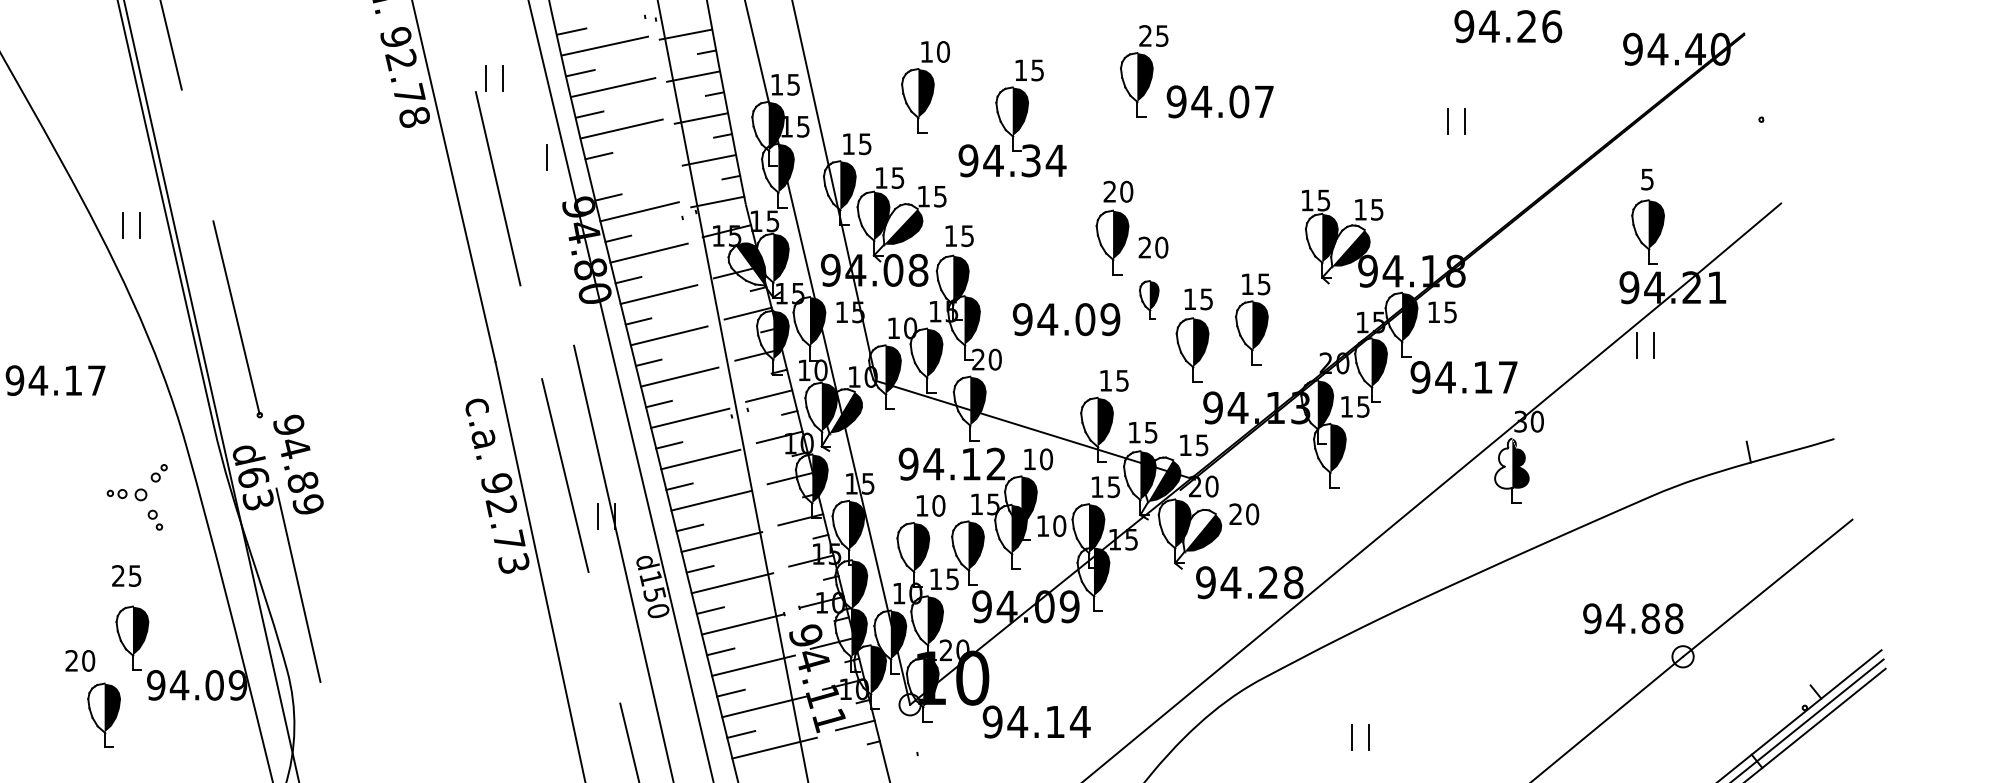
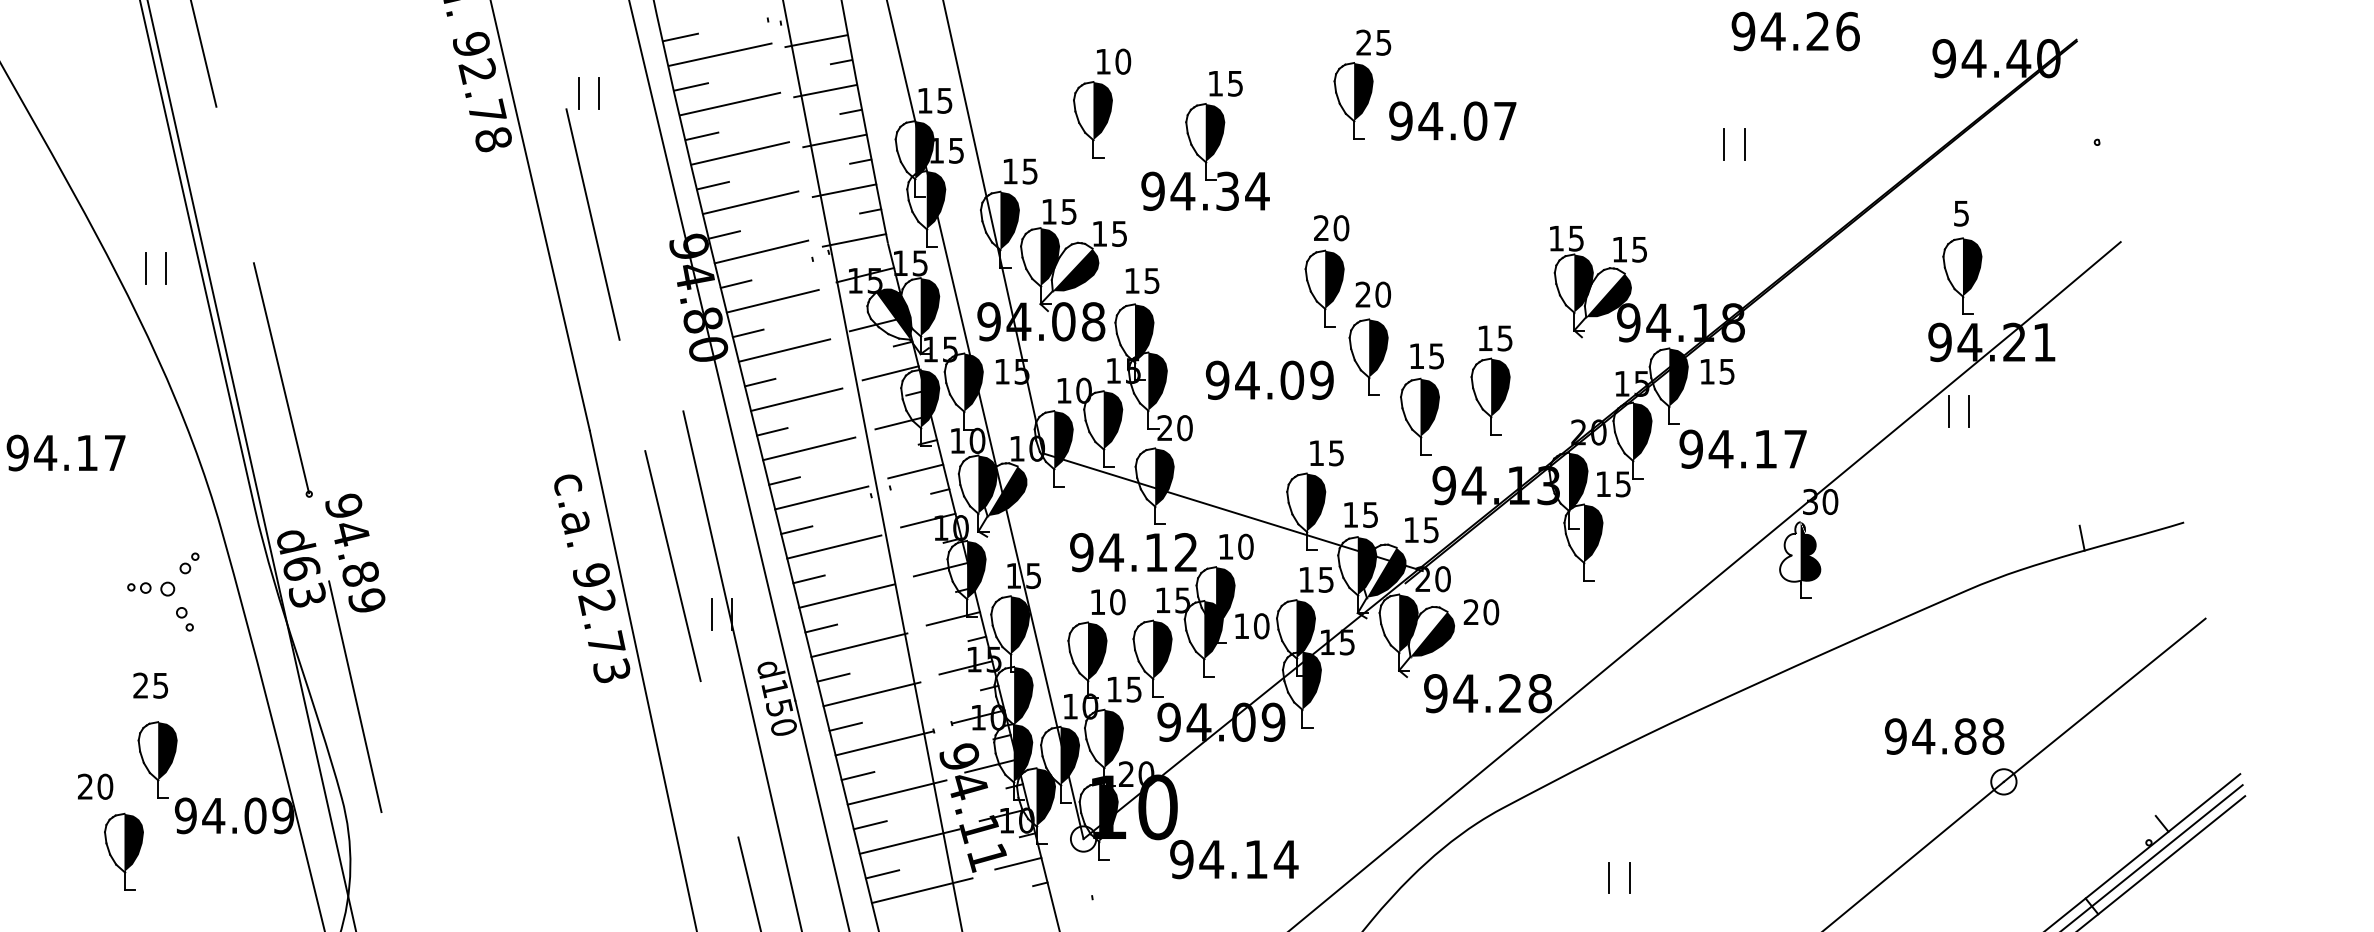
line: (546, 157) -> (650, 187), removed
line: (630, 169) -> (750, 201), added
part: (1149, 299) -> (1368, 356), size x1.67

